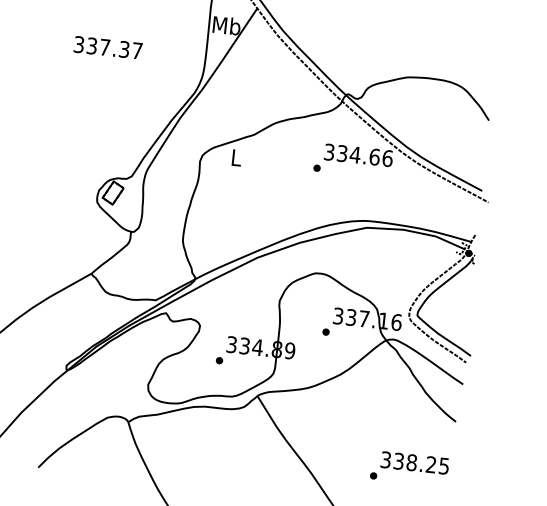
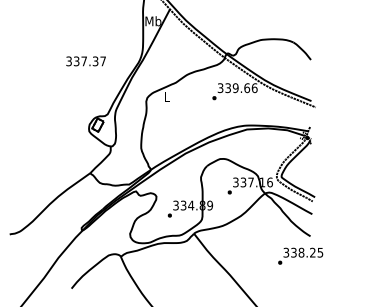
text: (107, 47) -> (85, 61), moved
text: (354, 155) -> (235, 88), 334.66 -> 339.66
text: (409, 467) -> (300, 255), moved

